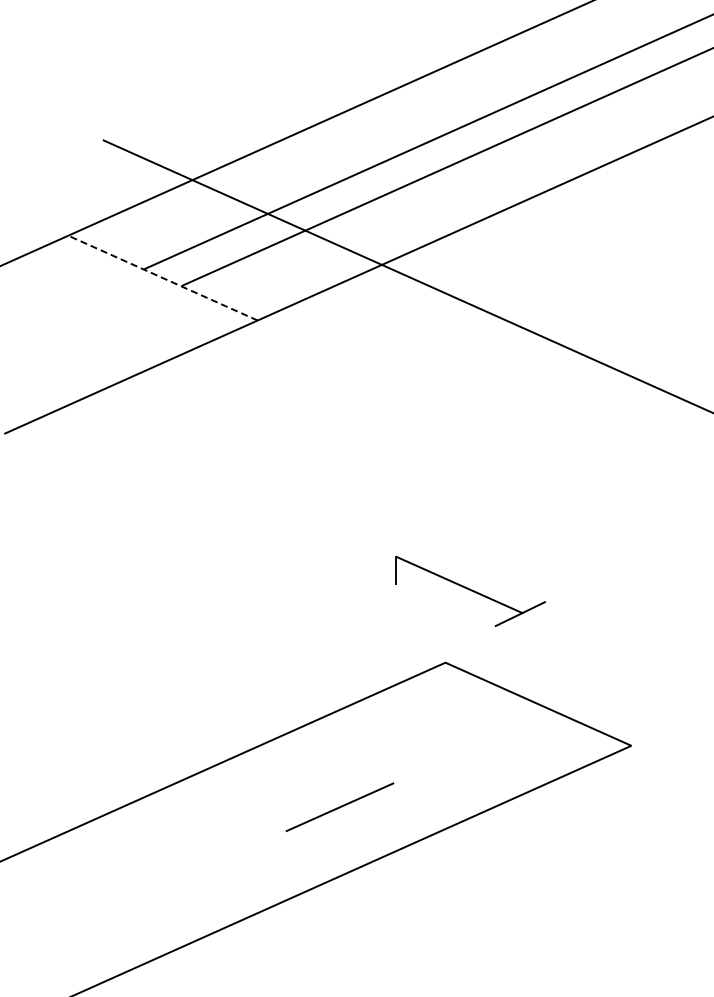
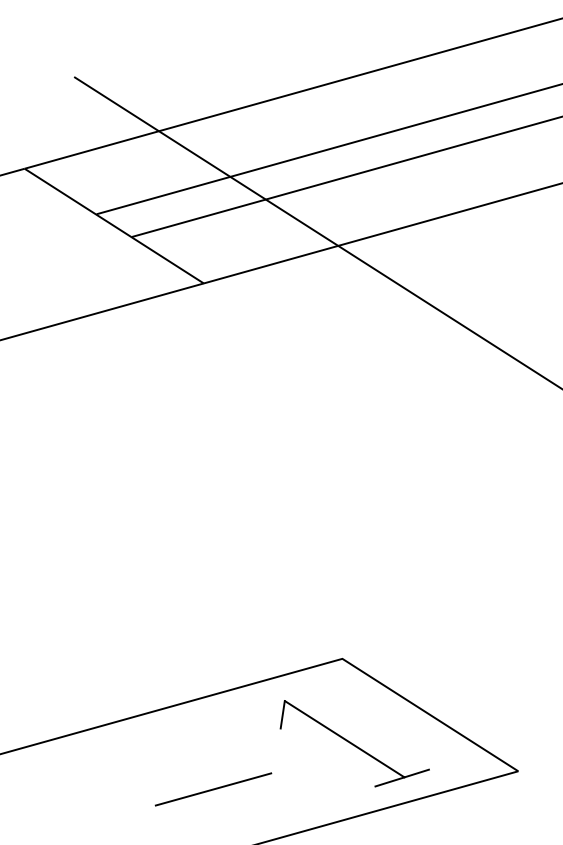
line: (163, 278) -> (114, 226), dashed -> solid
part: (470, 591) -> (355, 747), moved

